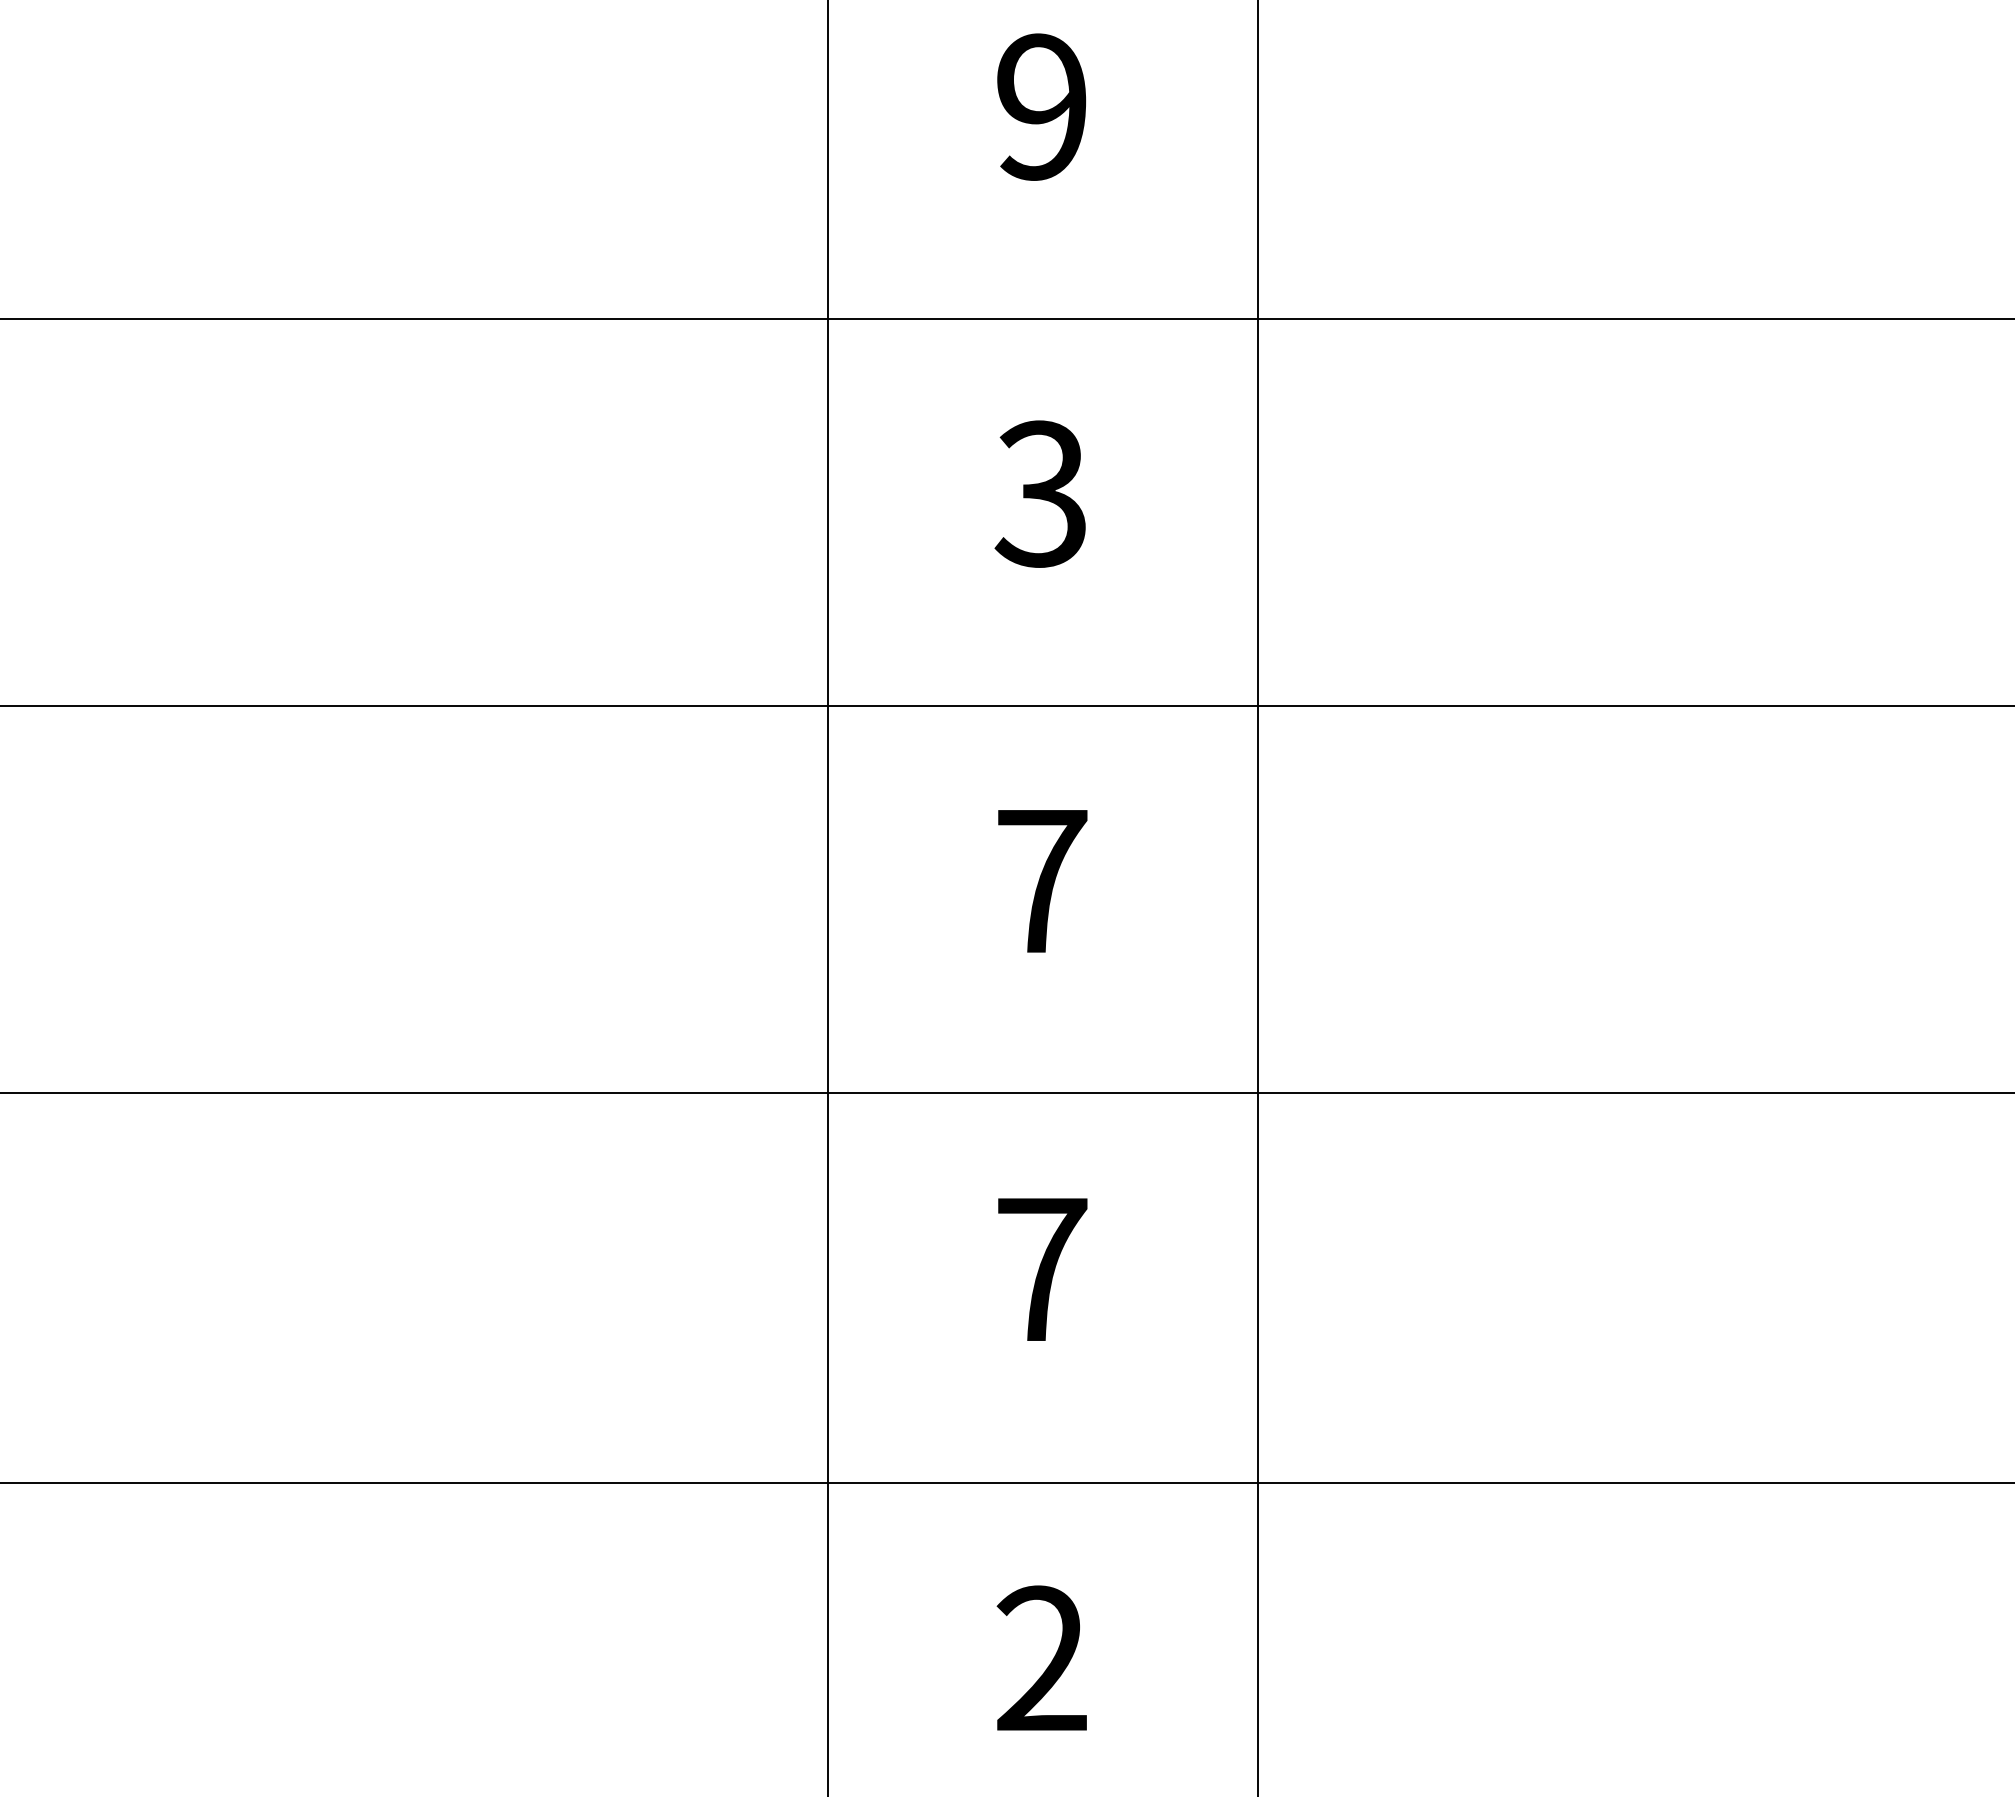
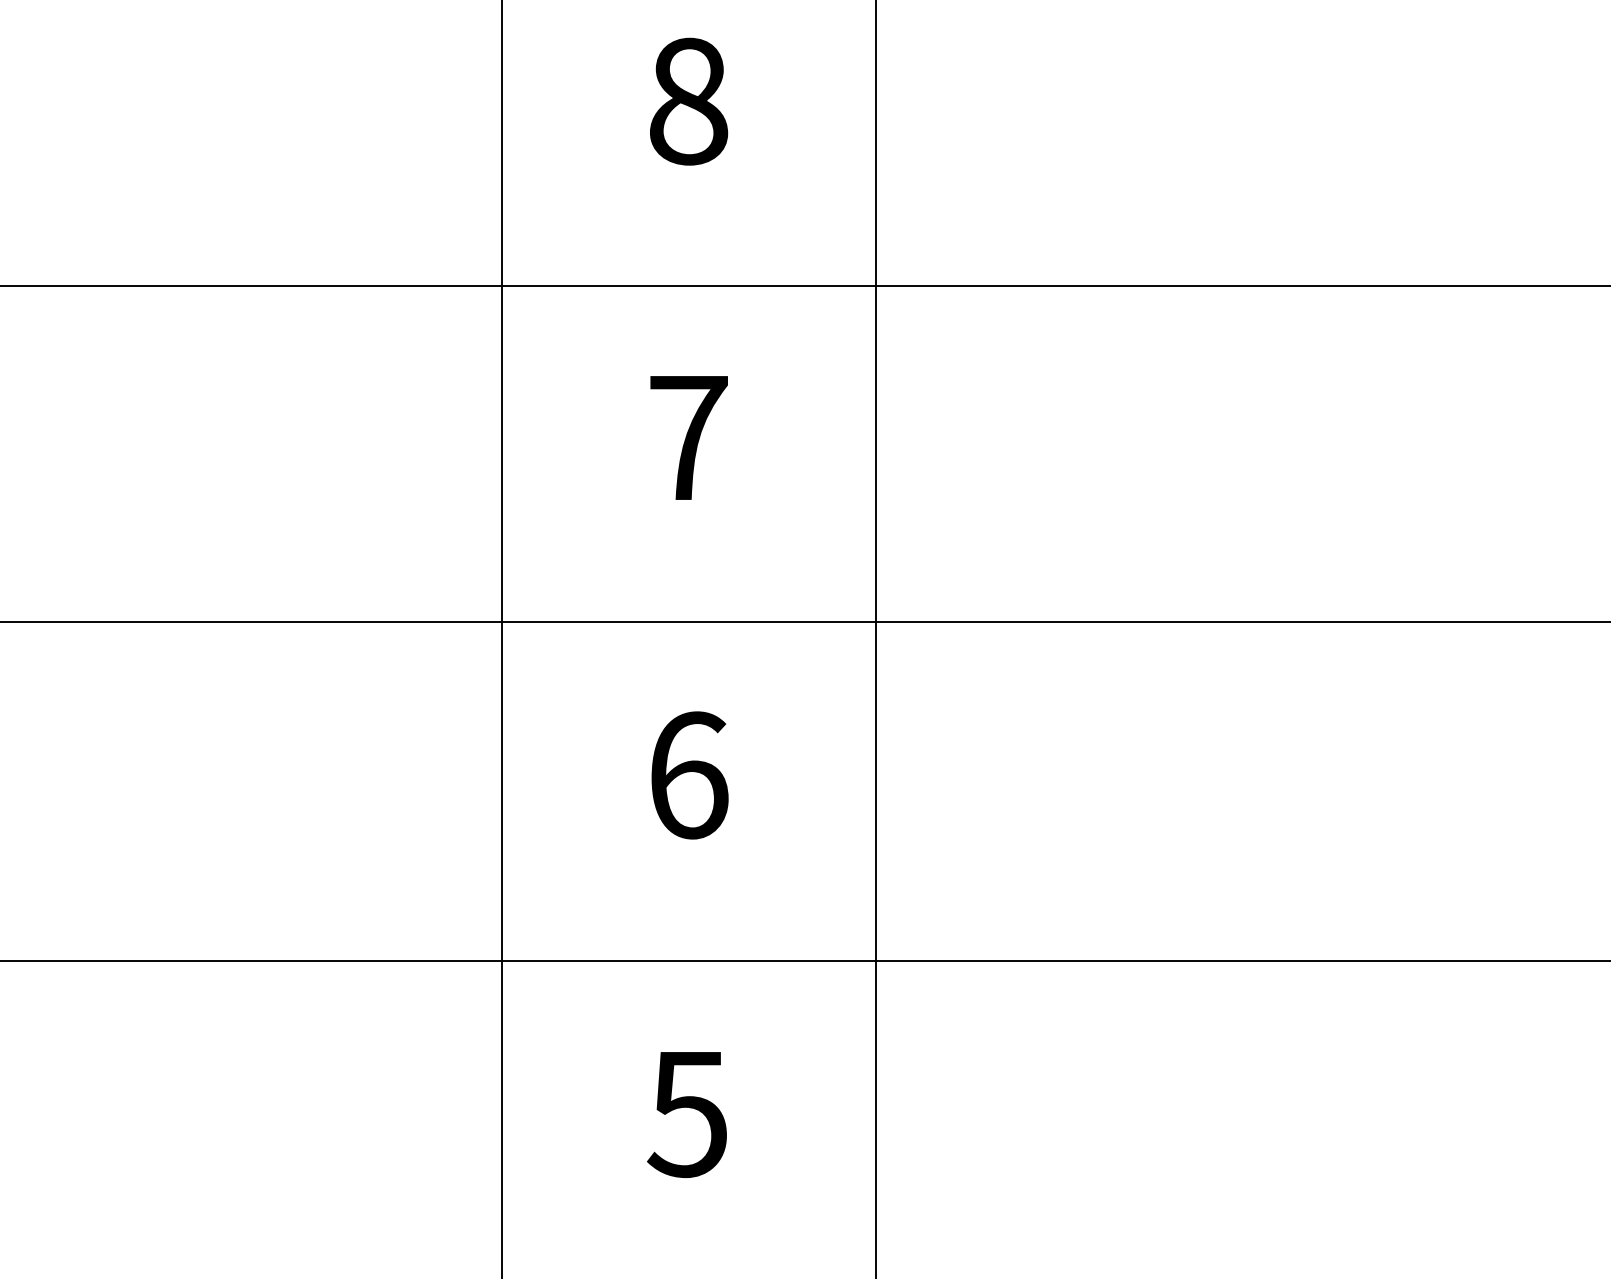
text: (1040, 493) -> (687, 100), 3 -> 8
text: (1043, 1269) -> (689, 775), 7 -> 6
text: (1040, 1658) -> (687, 1113), 2 -> 5

